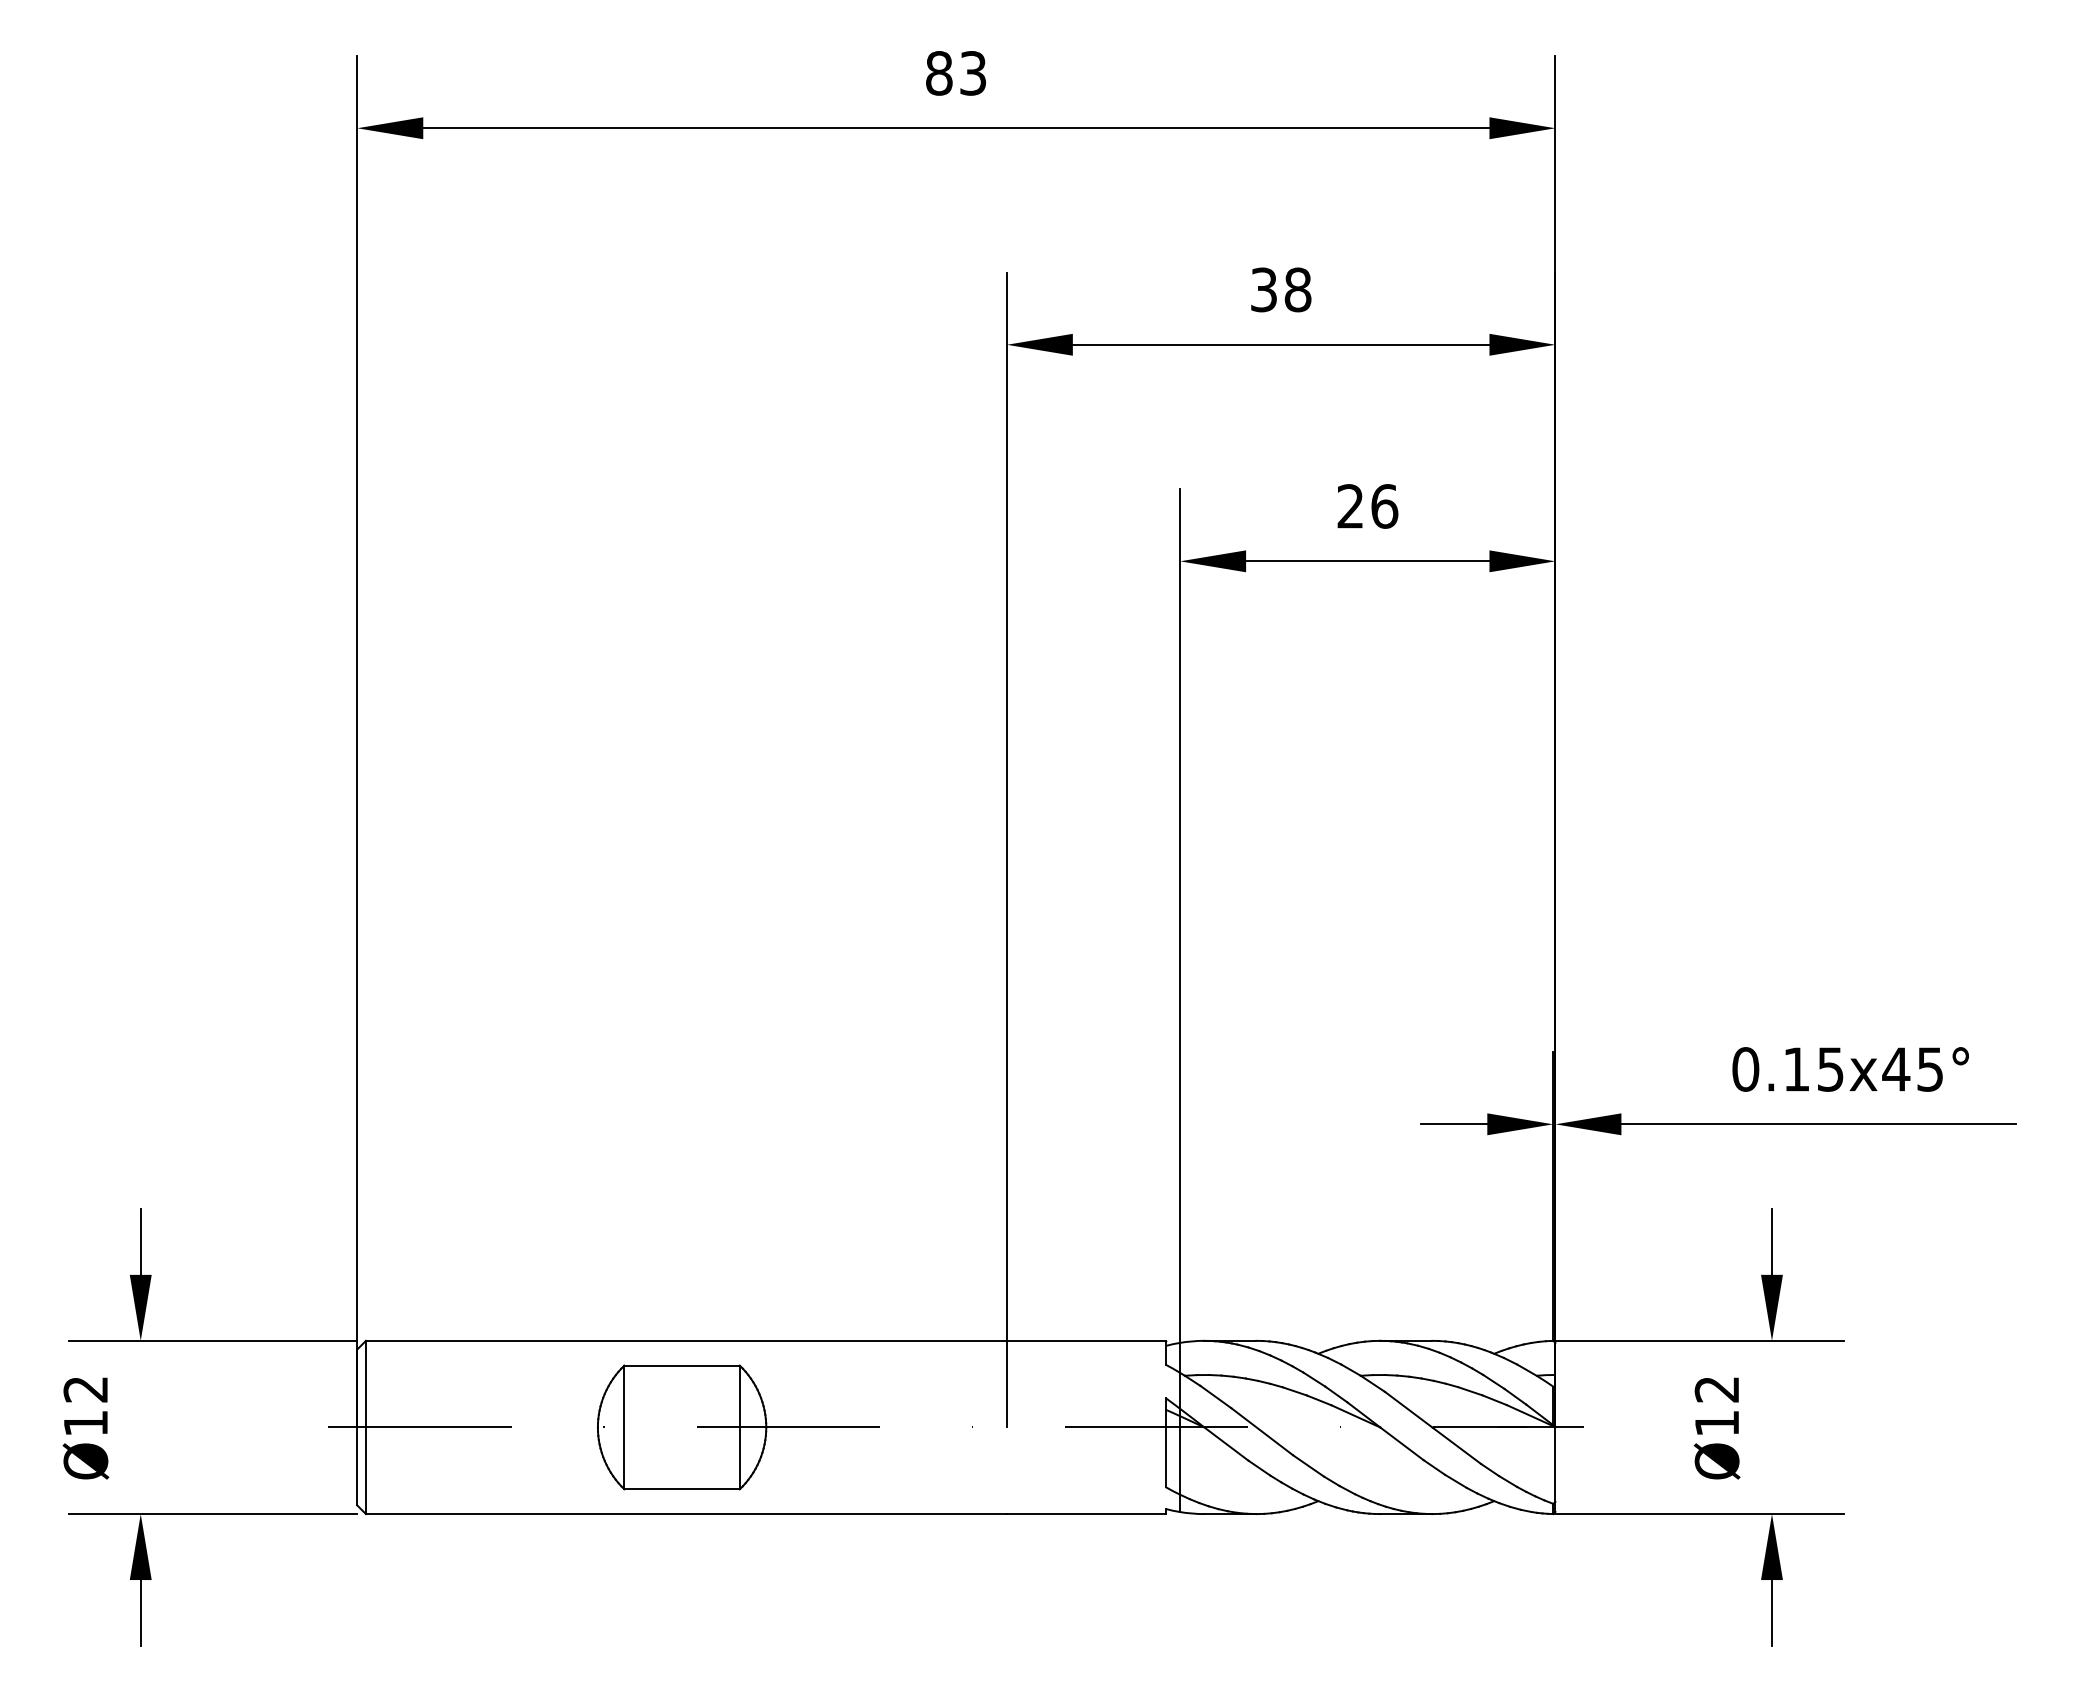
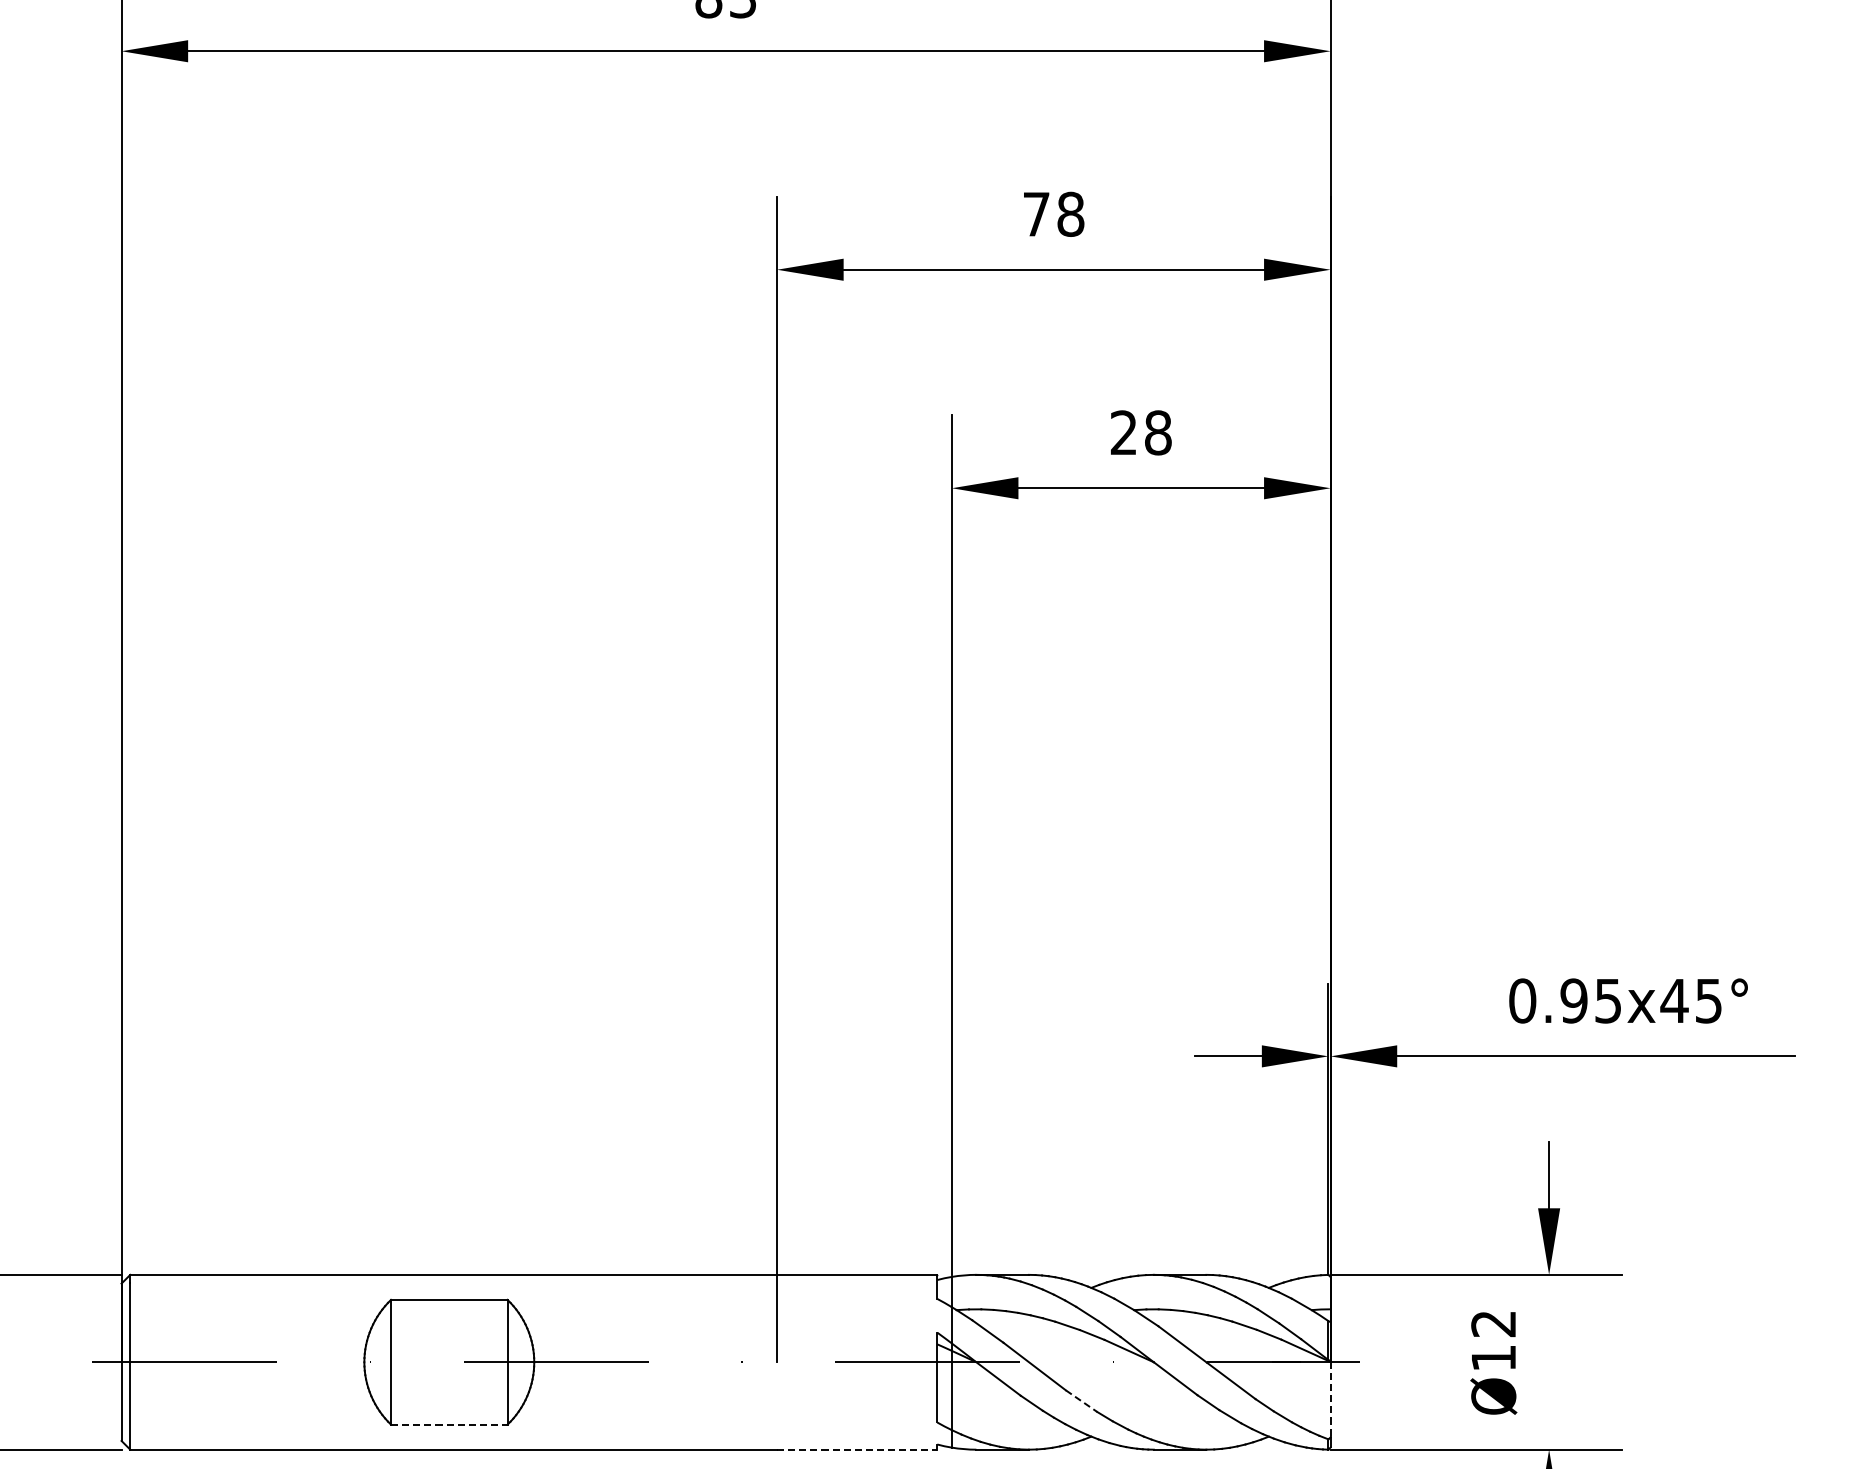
text: (1263, 289) -> (1036, 213), 38 -> 78
text: (1384, 506) -> (1158, 432), 26 -> 28
text: (1796, 1069) -> (1573, 1001), 0.15x45° -> 0.95x45°
line: (1308, 1465) -> (1081, 1400), solid -> dashed
line: (1555, 1465) -> (1330, 1400), solid -> dashed
line: (682, 1489) -> (449, 1424), solid -> dashed
line: (1086, 1514) -> (857, 1450), solid -> dashed

